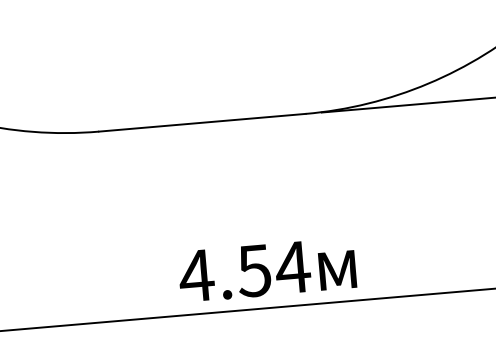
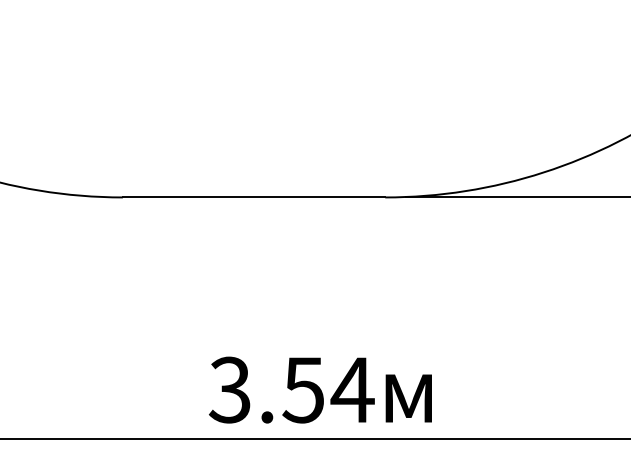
text: (196, 275) -> (230, 389), 4.54 -> 3.54

